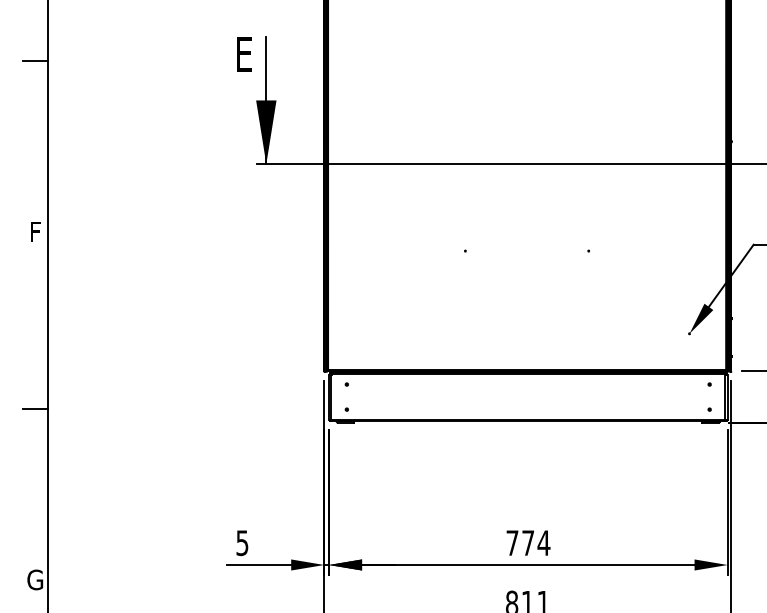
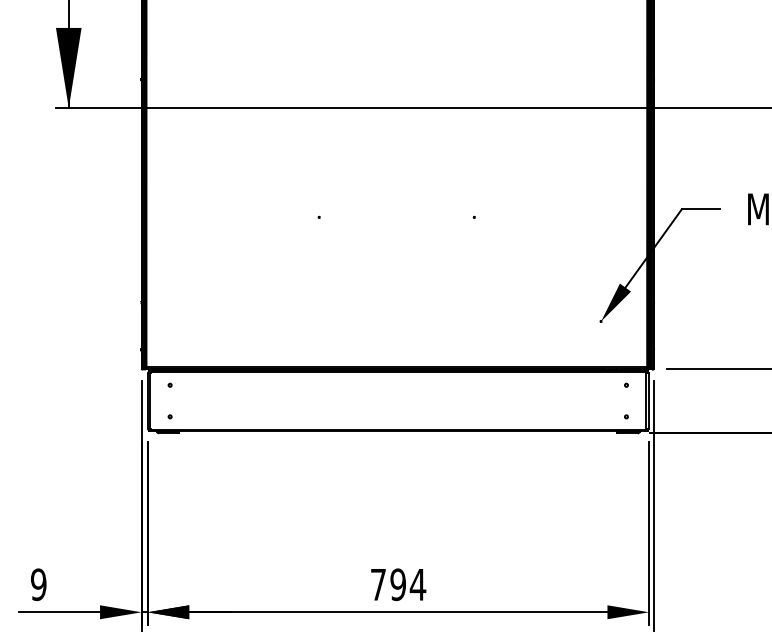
text: (242, 542) -> (38, 583), 5 -> 9
text: (528, 543) -> (398, 585), 774 -> 794

